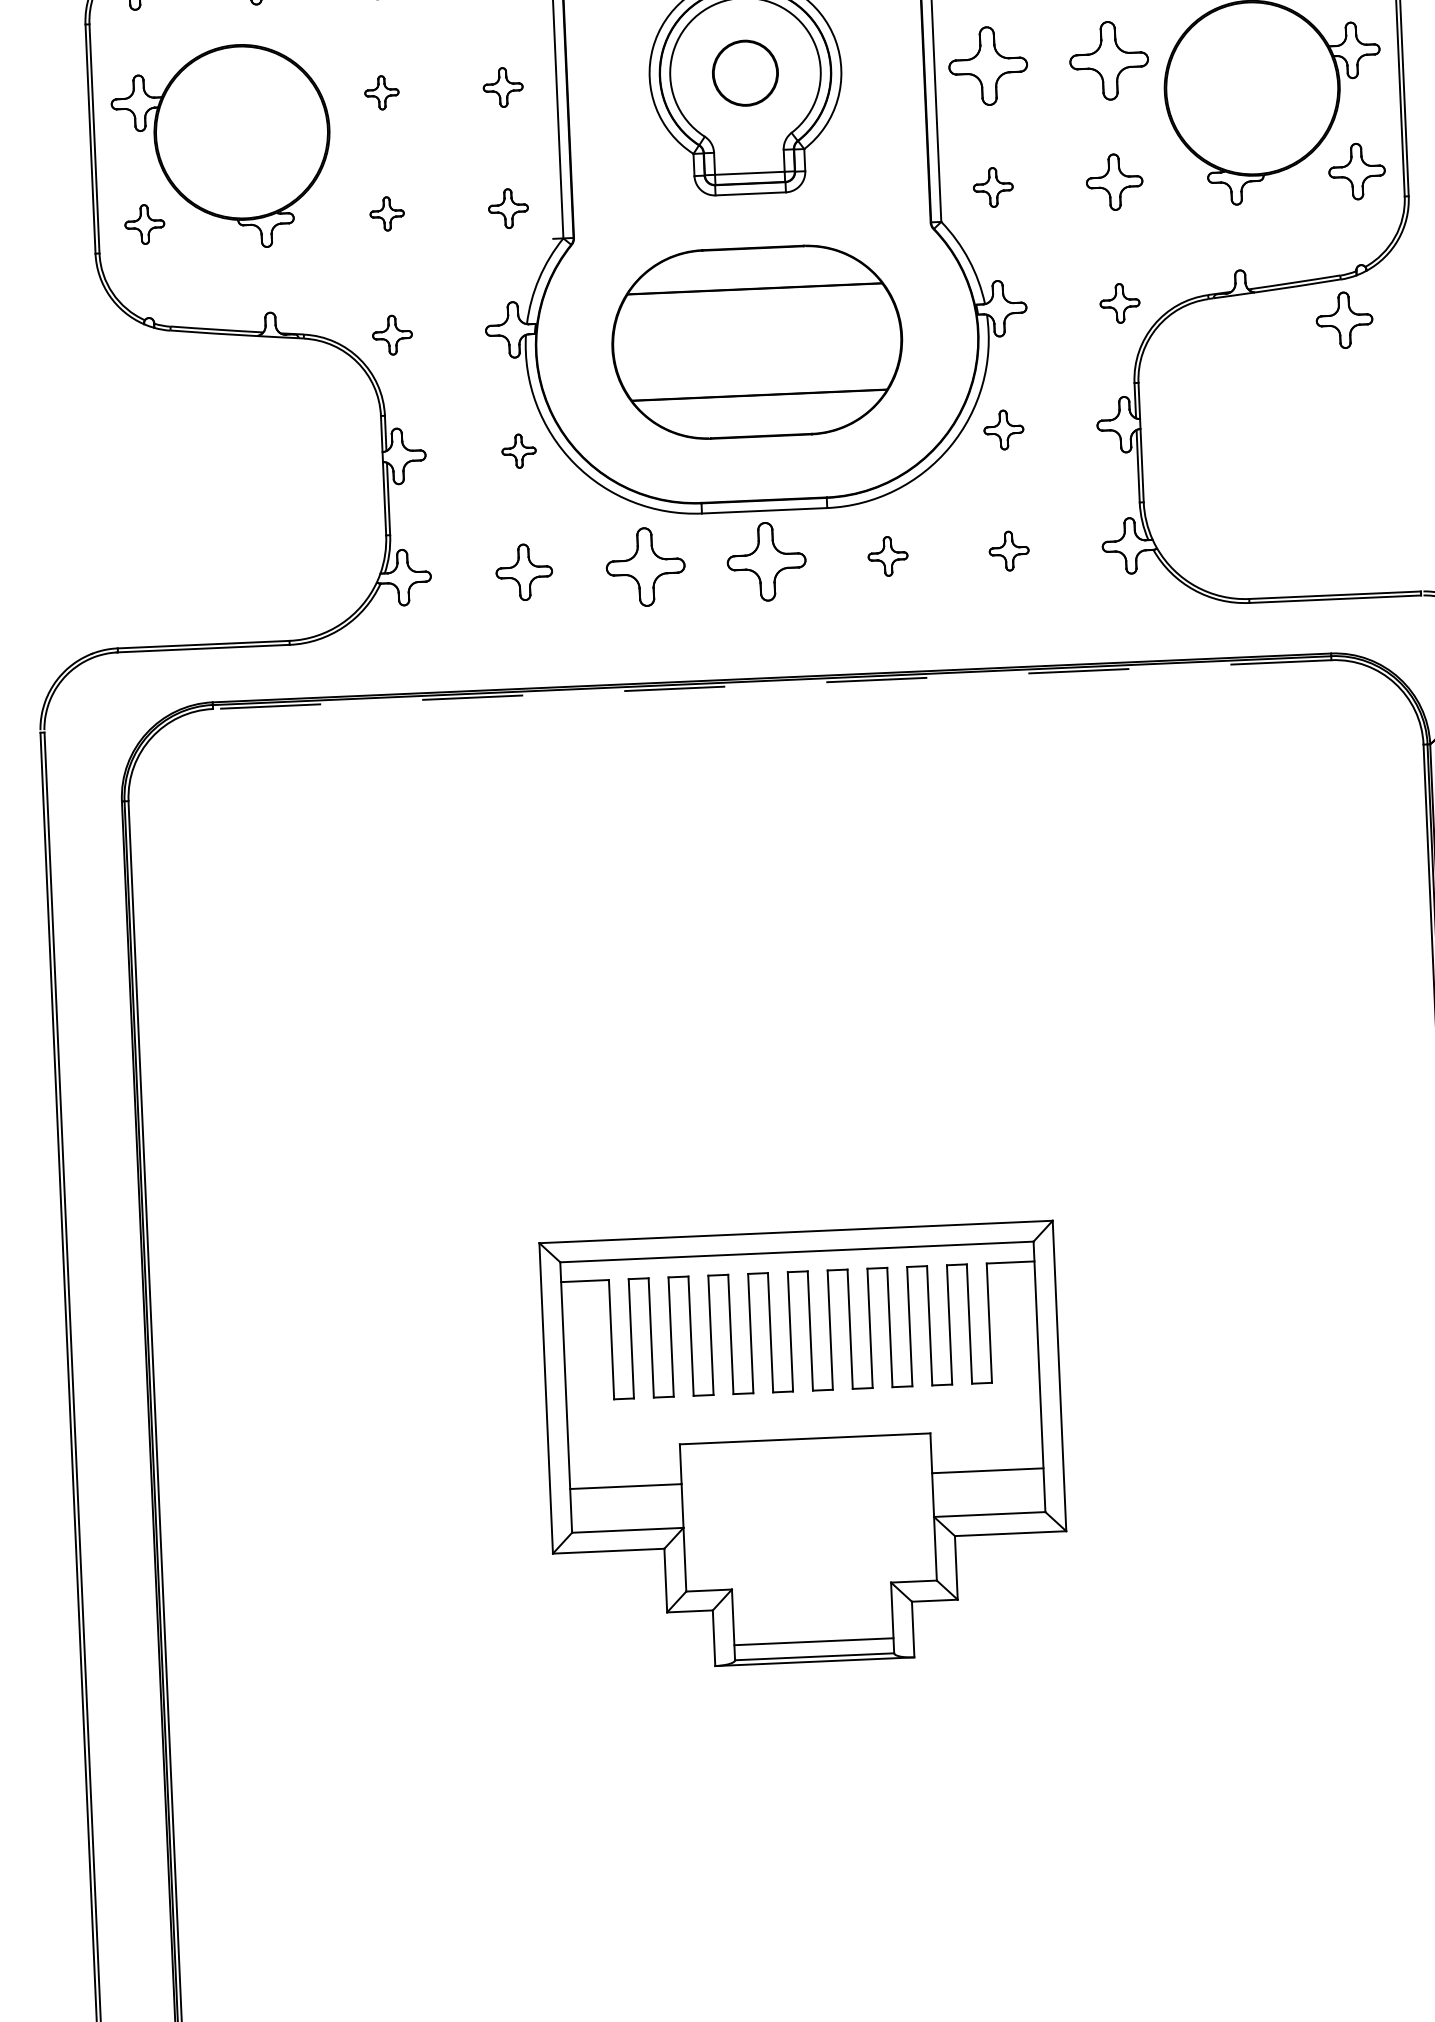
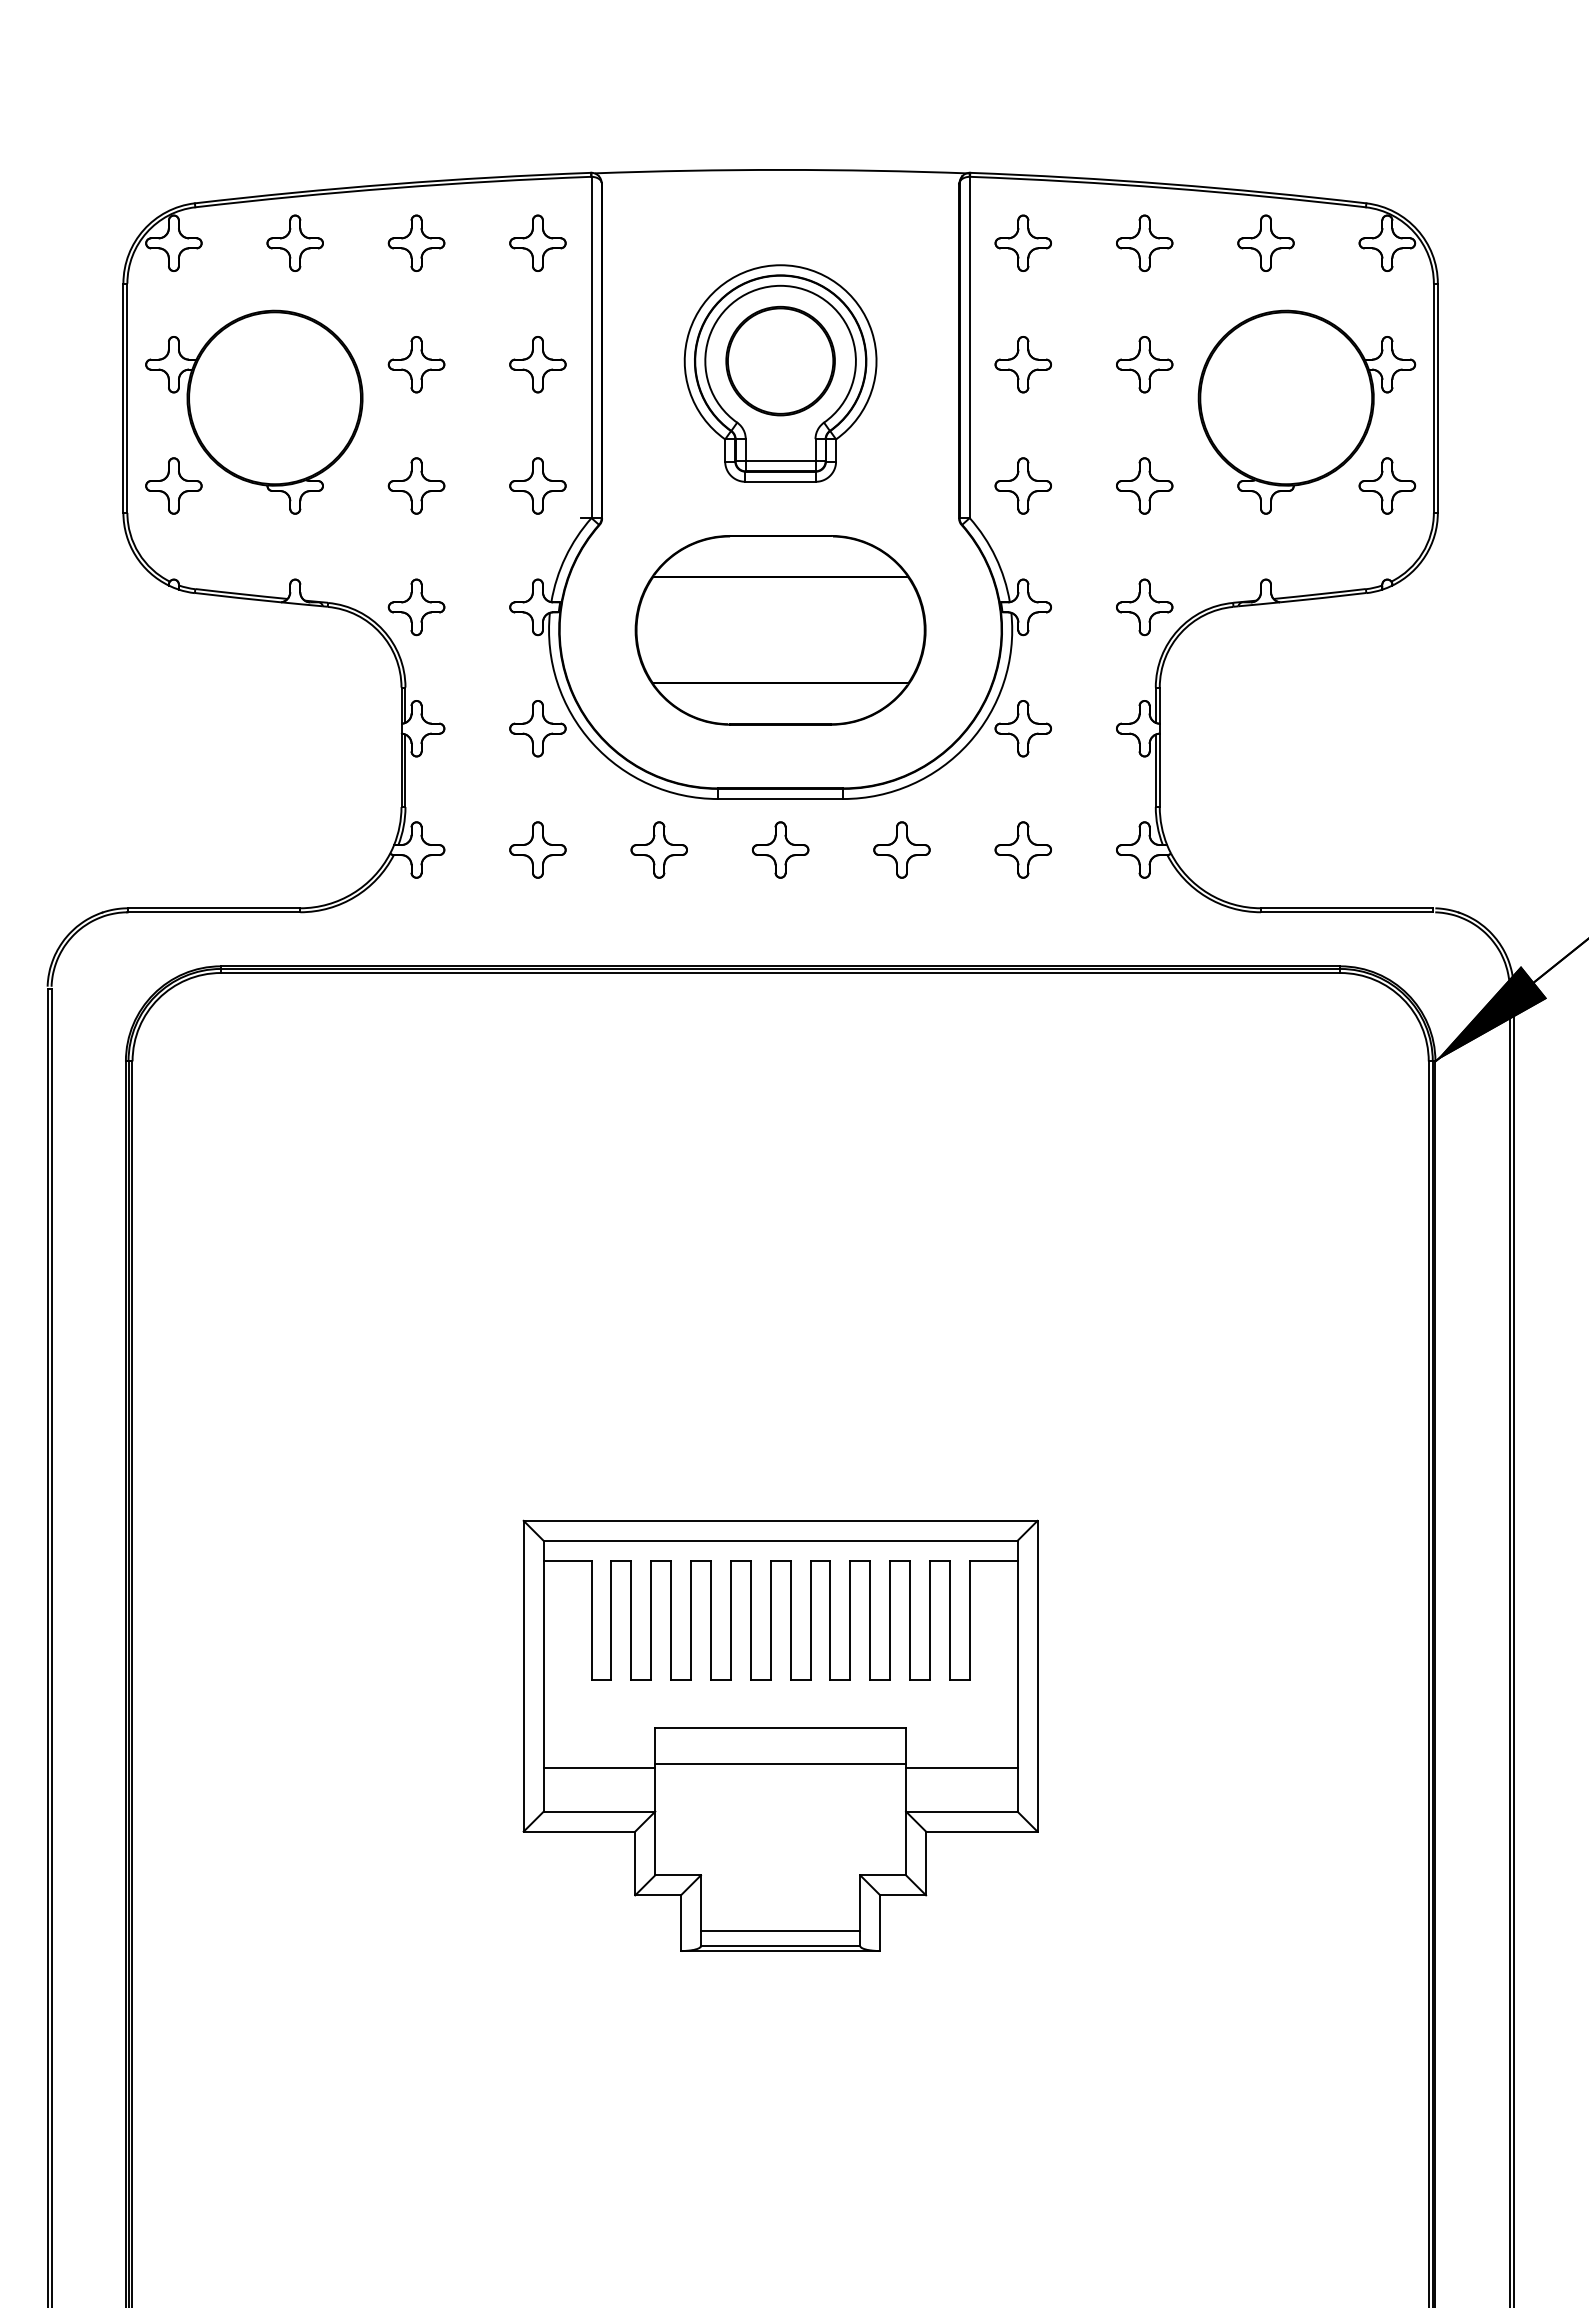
part: (1109, 60) -> (1144, 364), size x0.71
part: (987, 66) -> (1022, 364), size x0.71
part: (745, 72) -> (780, 360), size x1.67
part: (502, 87) -> (537, 364), size x1.43
part: (381, 92) -> (416, 364), size x1.67
part: (992, 187) -> (1022, 485), size x1.43
part: (508, 208) -> (537, 485), size x1.43
part: (387, 213) -> (416, 485), size x1.67
part: (144, 224) -> (173, 485), size x1.43
part: (1119, 303) -> (1144, 607), size x1.43
part: (1344, 319) -> (1368, 633), removed
part: (392, 335) -> (416, 607), size x1.43
part: (1003, 429) -> (1022, 728), size x1.43
part: (518, 450) -> (537, 728), size x1.67
part: (1008, 550) -> (1022, 849), size x1.43
part: (887, 555) -> (901, 849), size x1.43
part: (766, 561) -> (780, 849), size x0.71
part: (644, 566) -> (658, 849), size x0.71
line: (772, 685) -> (780, 973), dashed -> solid
line: (806, 1474) -> (780, 1763), added

